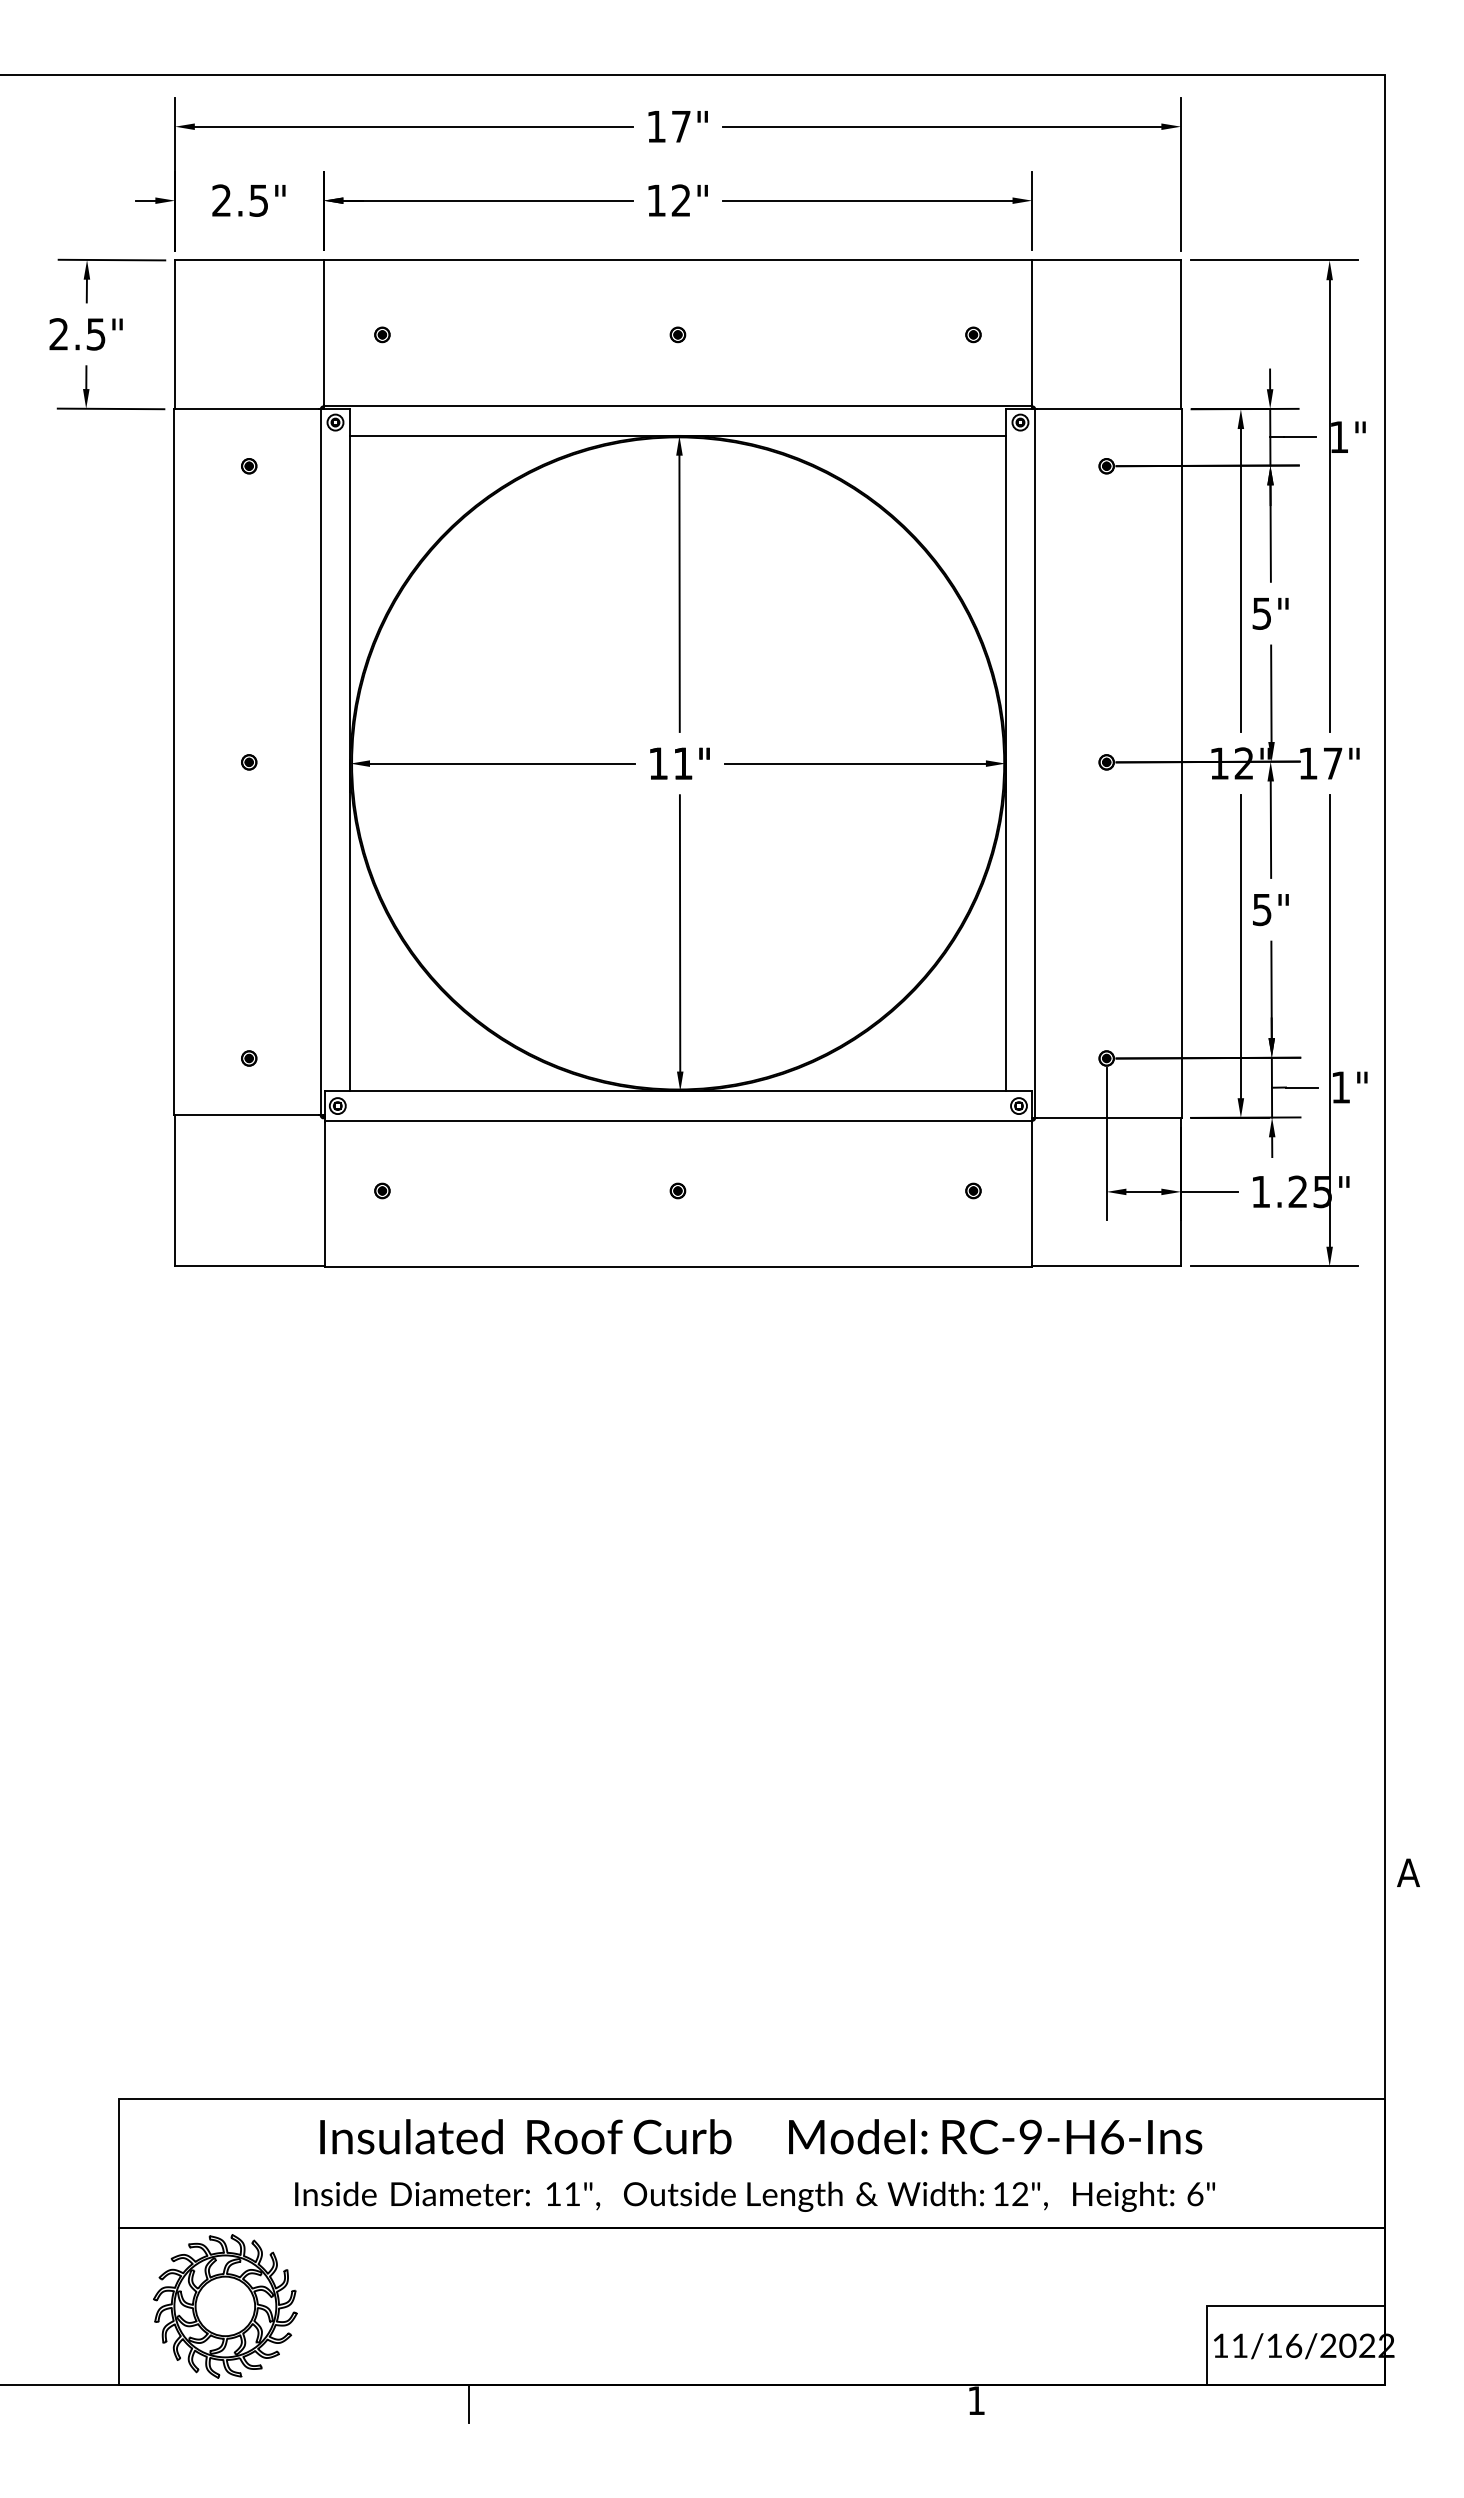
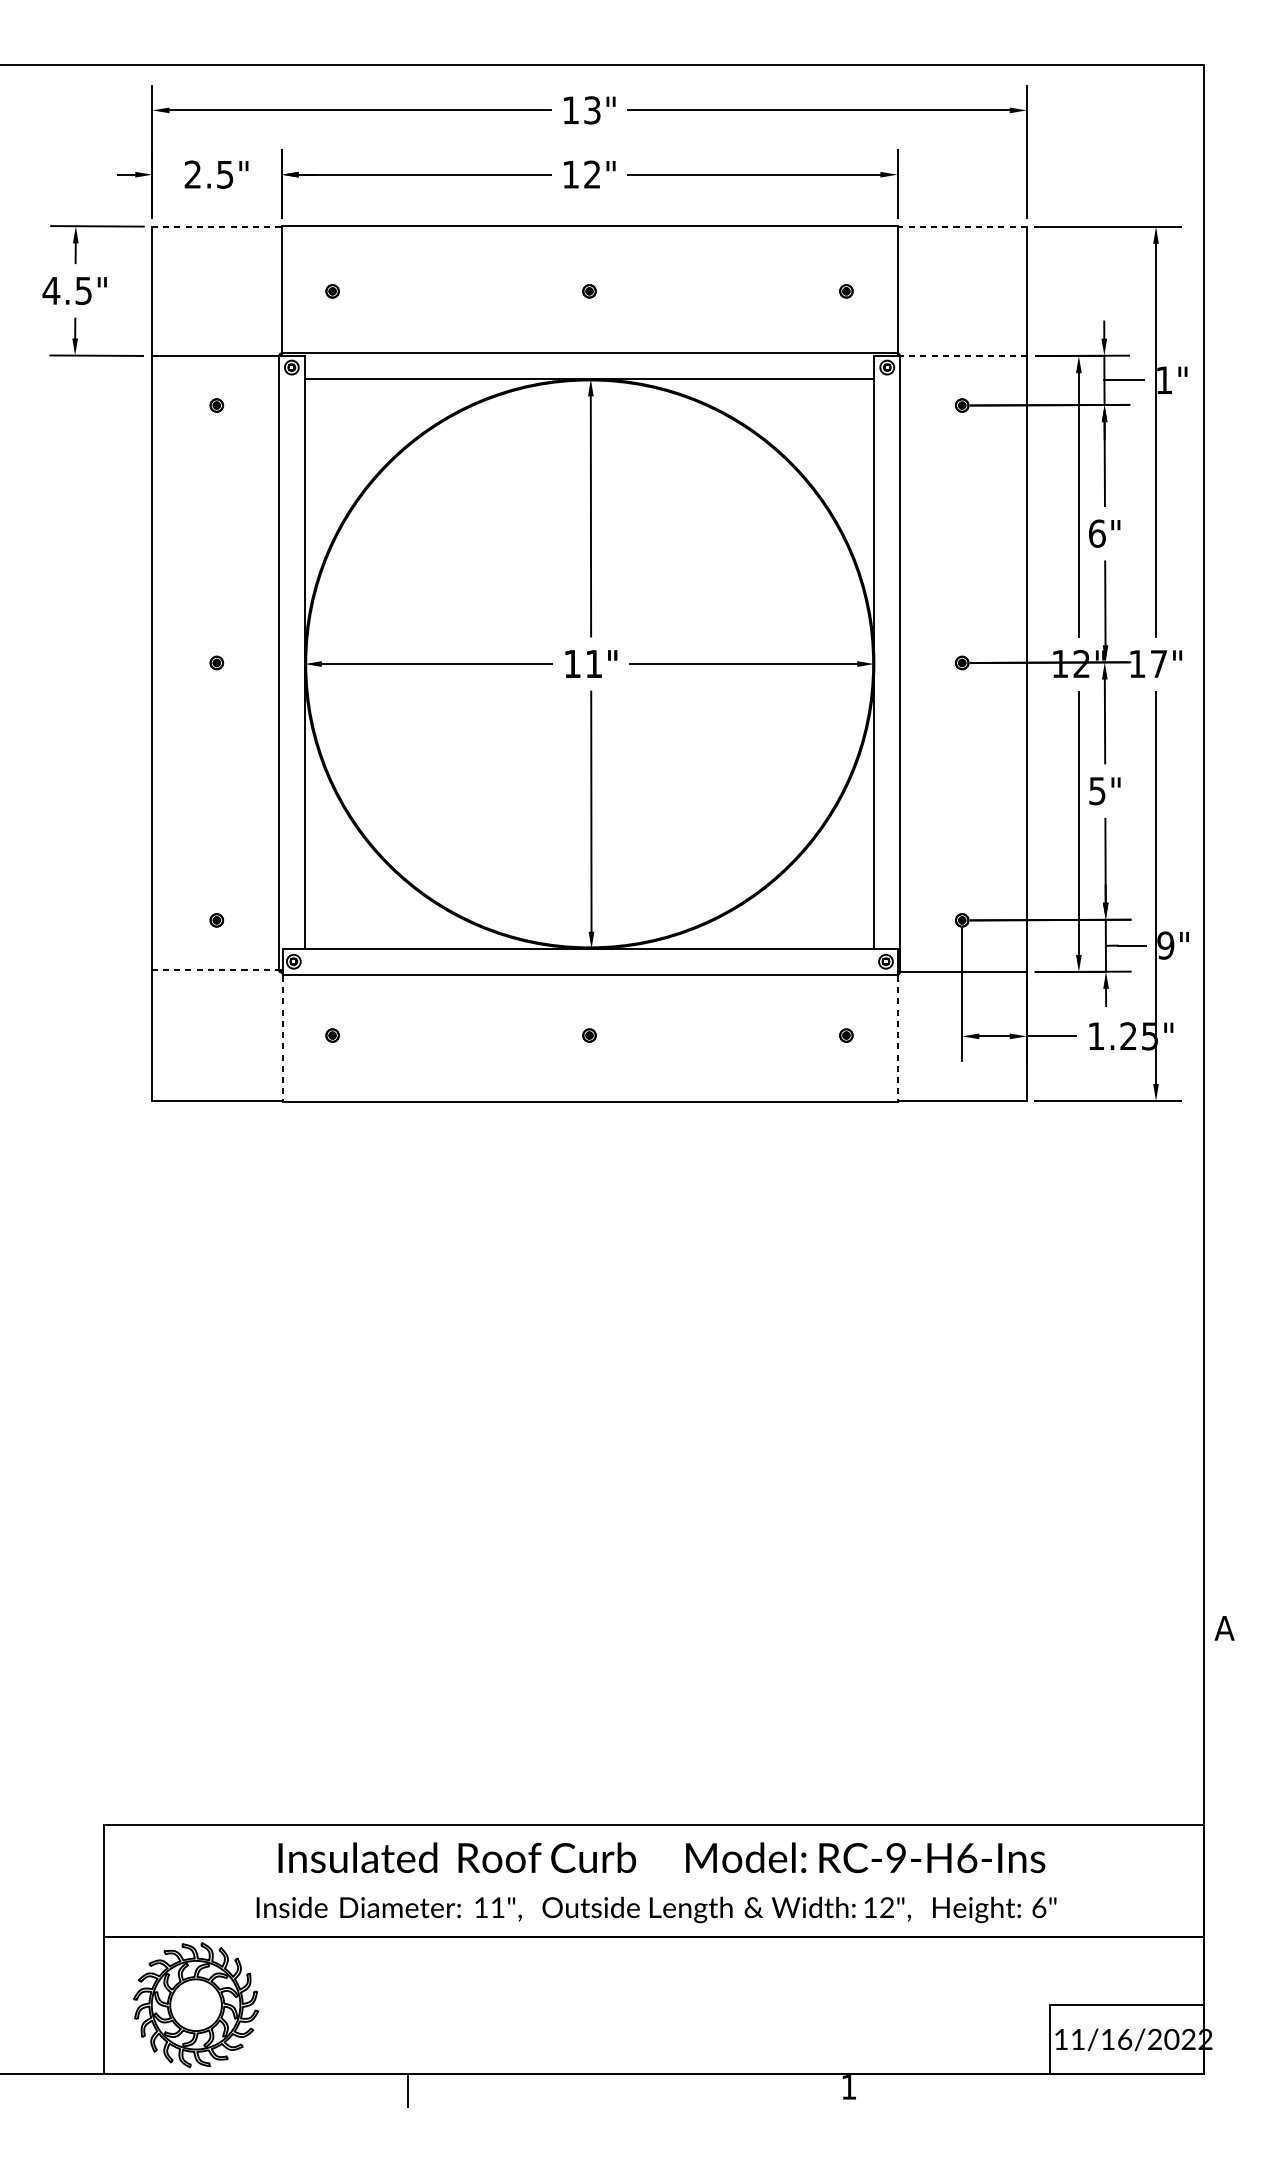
text: (681, 126) -> (592, 110), 17" -> 13"
line: (248, 260) -> (216, 226), solid -> dashed
line: (1106, 260) -> (962, 226), solid -> dashed
text: (58, 334) -> (51, 291), 2.5" -> 4.5"
line: (1108, 409) -> (963, 356), solid -> dashed
text: (1261, 613) -> (1096, 533), 5" -> 6"
text: (1340, 1087) -> (1165, 945), 1" -> 9"
line: (247, 1115) -> (215, 969), solid -> dashed
line: (325, 1195) -> (283, 1039), solid -> dashed
line: (1032, 1195) -> (897, 1039), solid -> dashed

